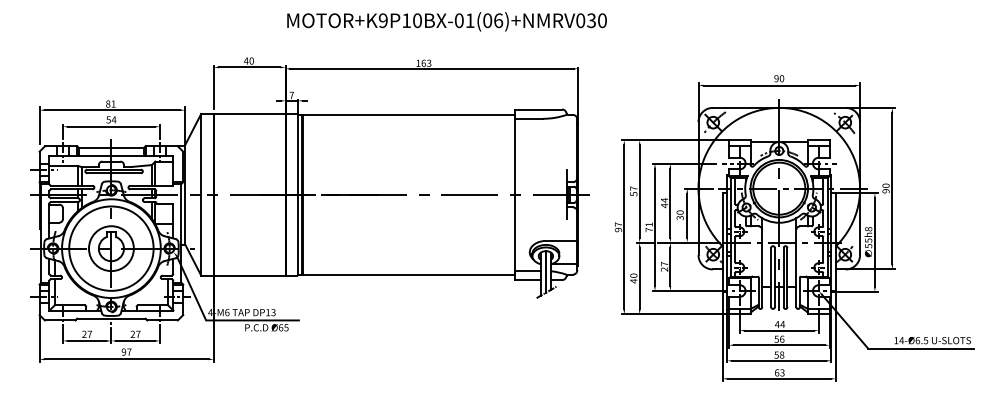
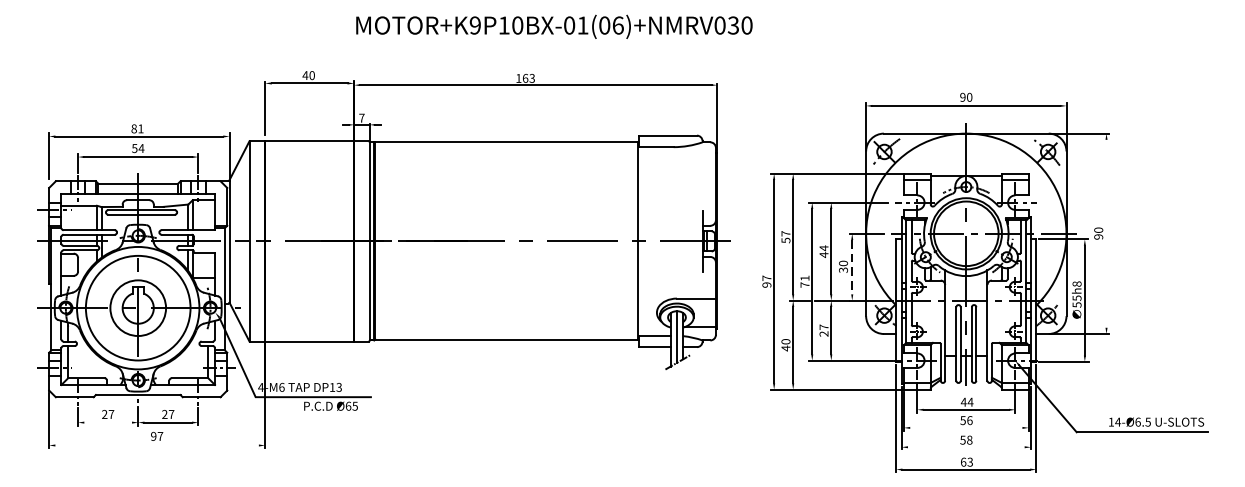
line: (892, 188) -> (1106, 233), removed
line: (687, 215) -> (852, 267), solid -> dashed
line: (86, 340) -> (107, 422), removed
line: (779, 345) -> (966, 428), removed
line: (126, 359) -> (156, 445), removed
line: (779, 360) -> (966, 446), removed

